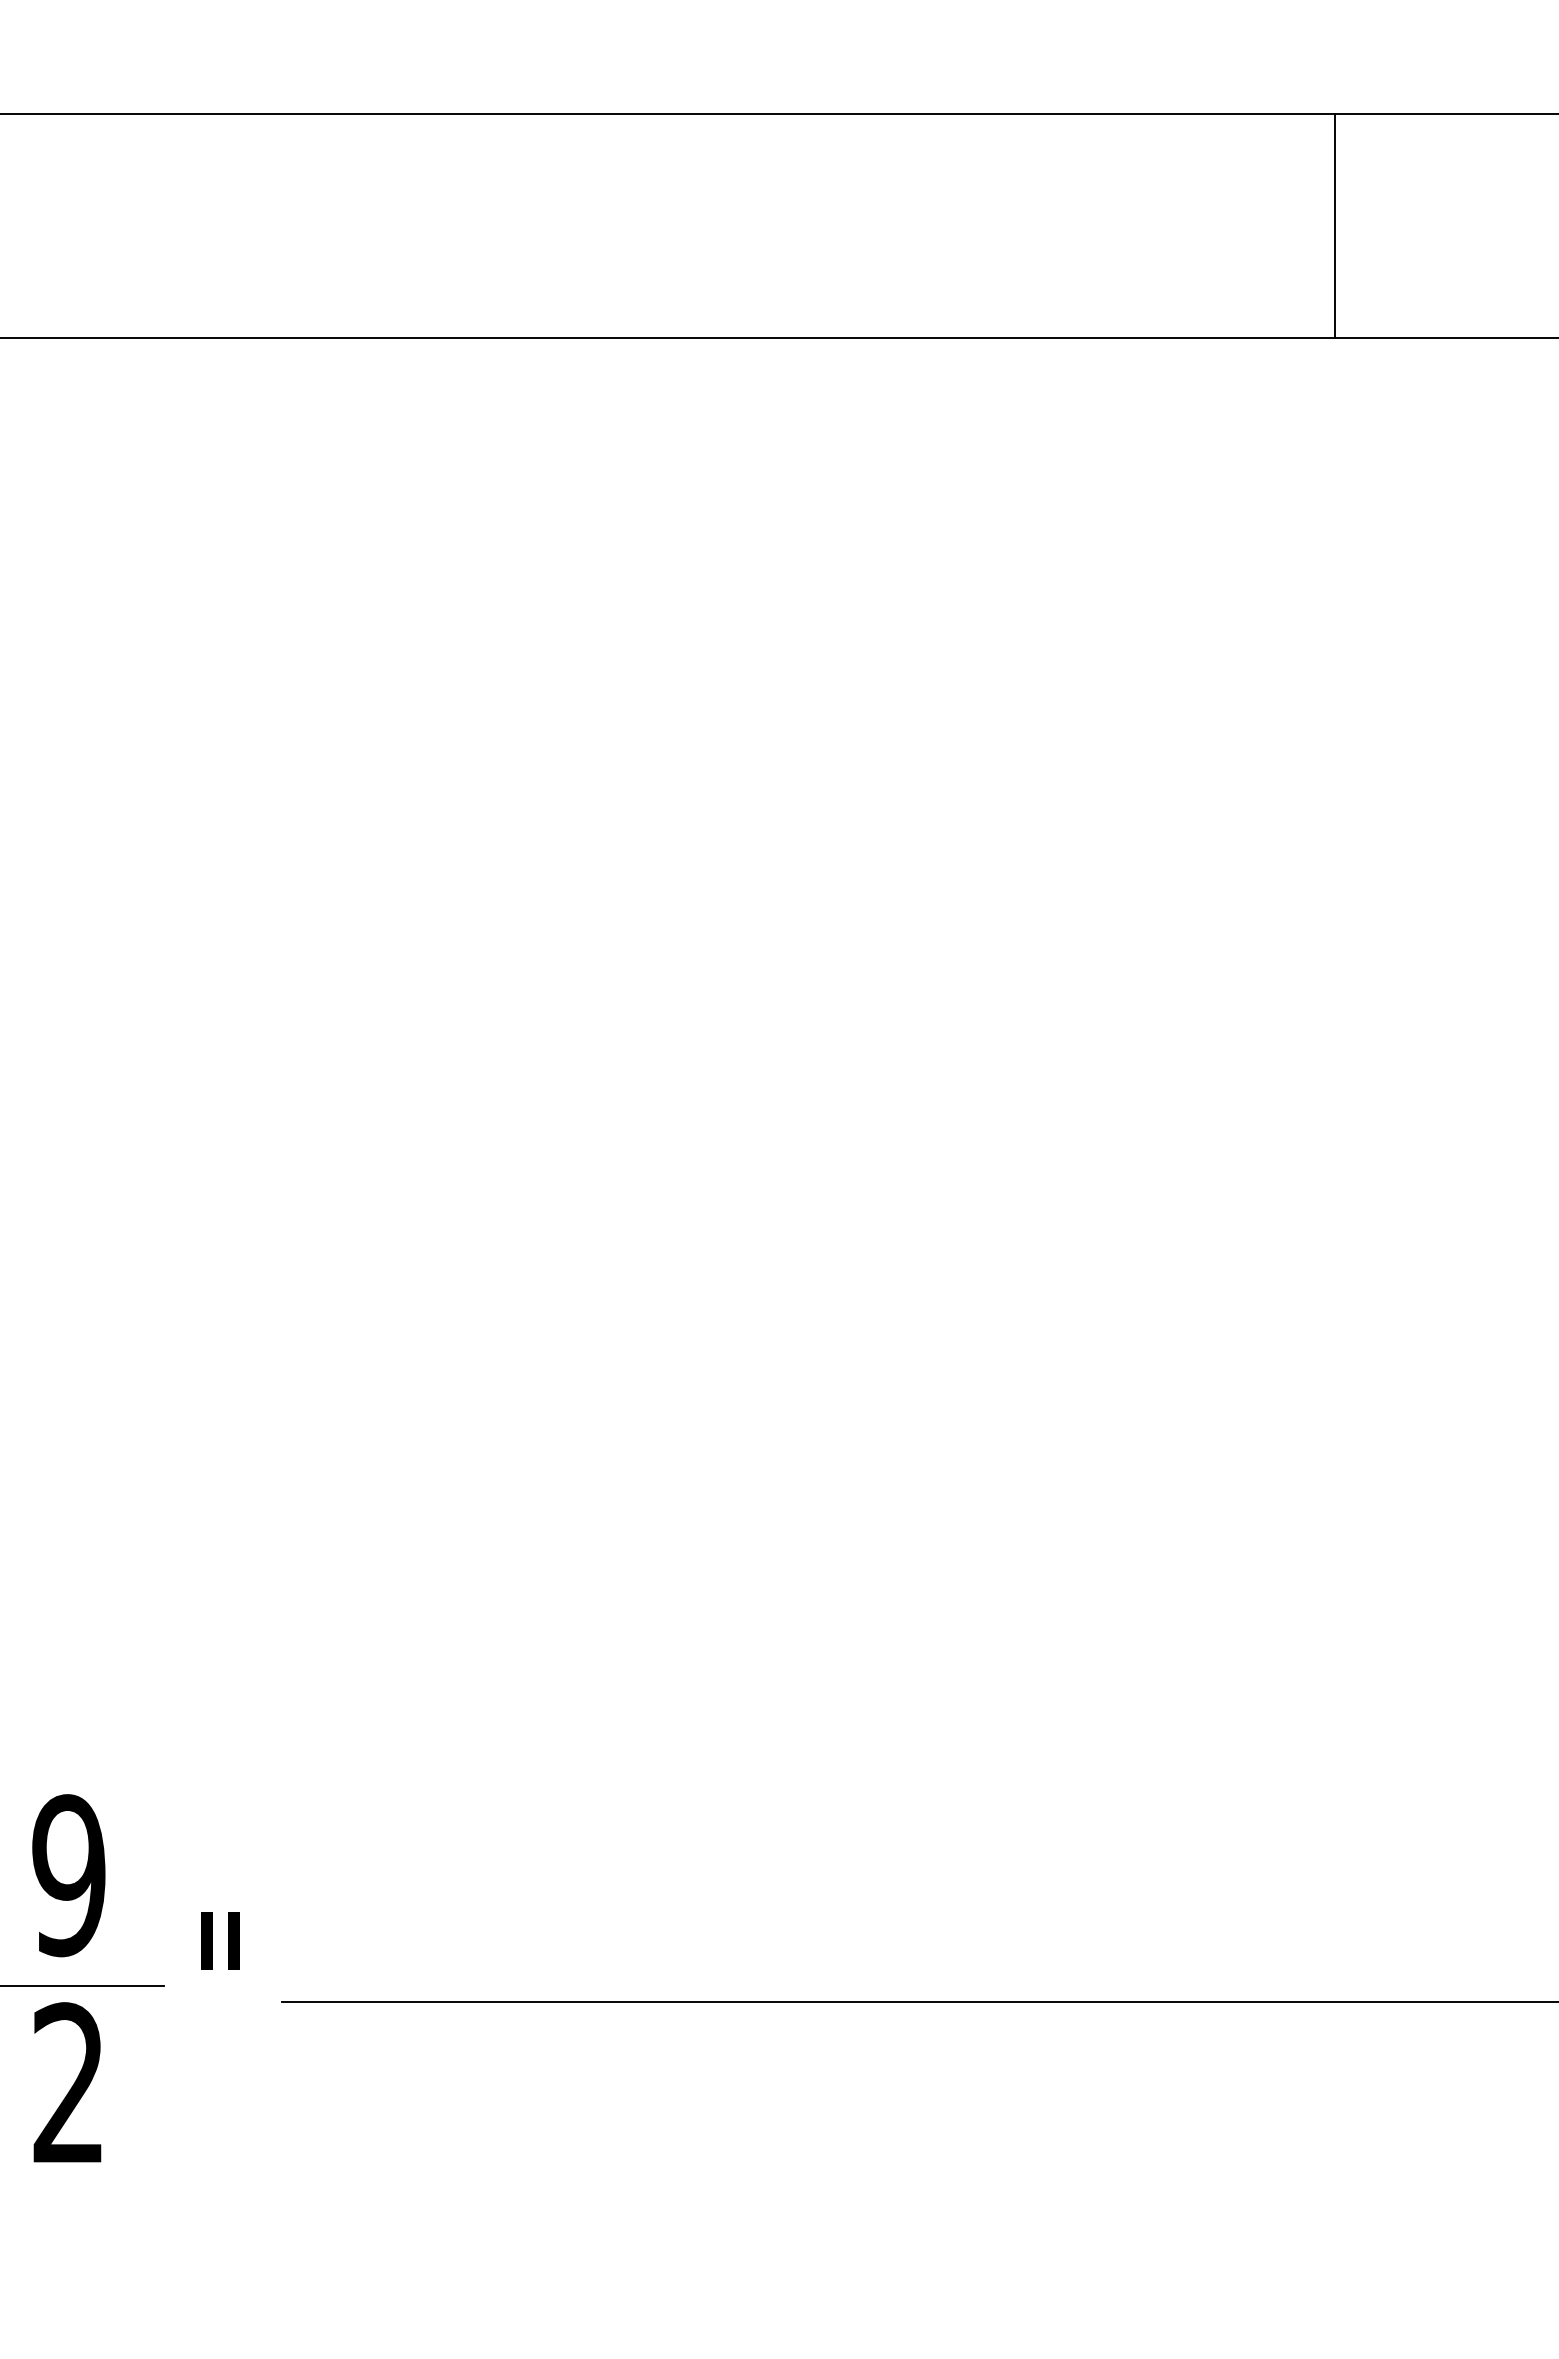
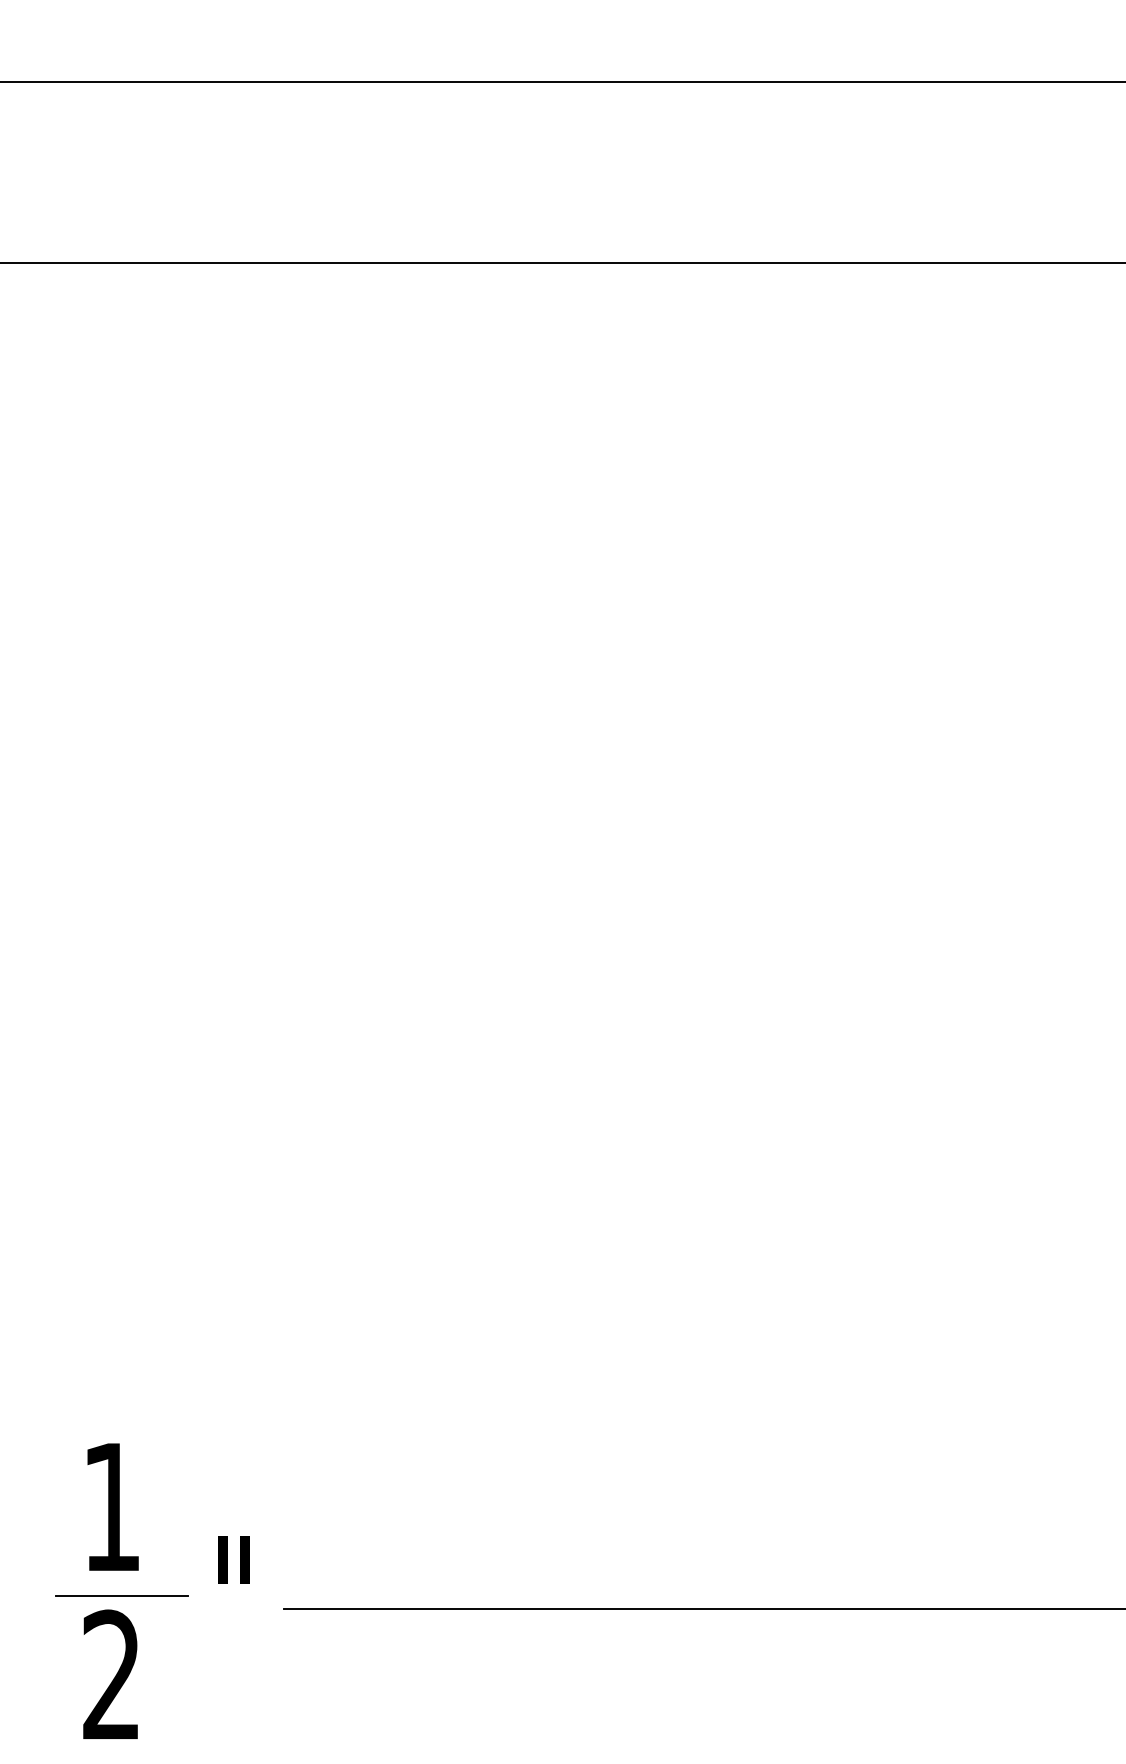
text: (68, 1875) -> (111, 1507), 9 -> 1

